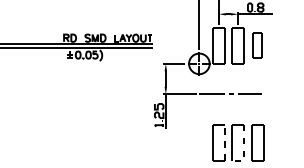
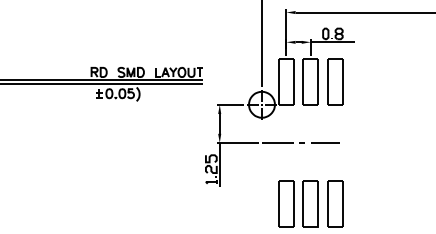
part: (257, 45) -> (335, 81), size x1.43
line: (225, 143) -> (294, 204), dashed -> solid
line: (244, 150) -> (318, 213), dashed -> solid

